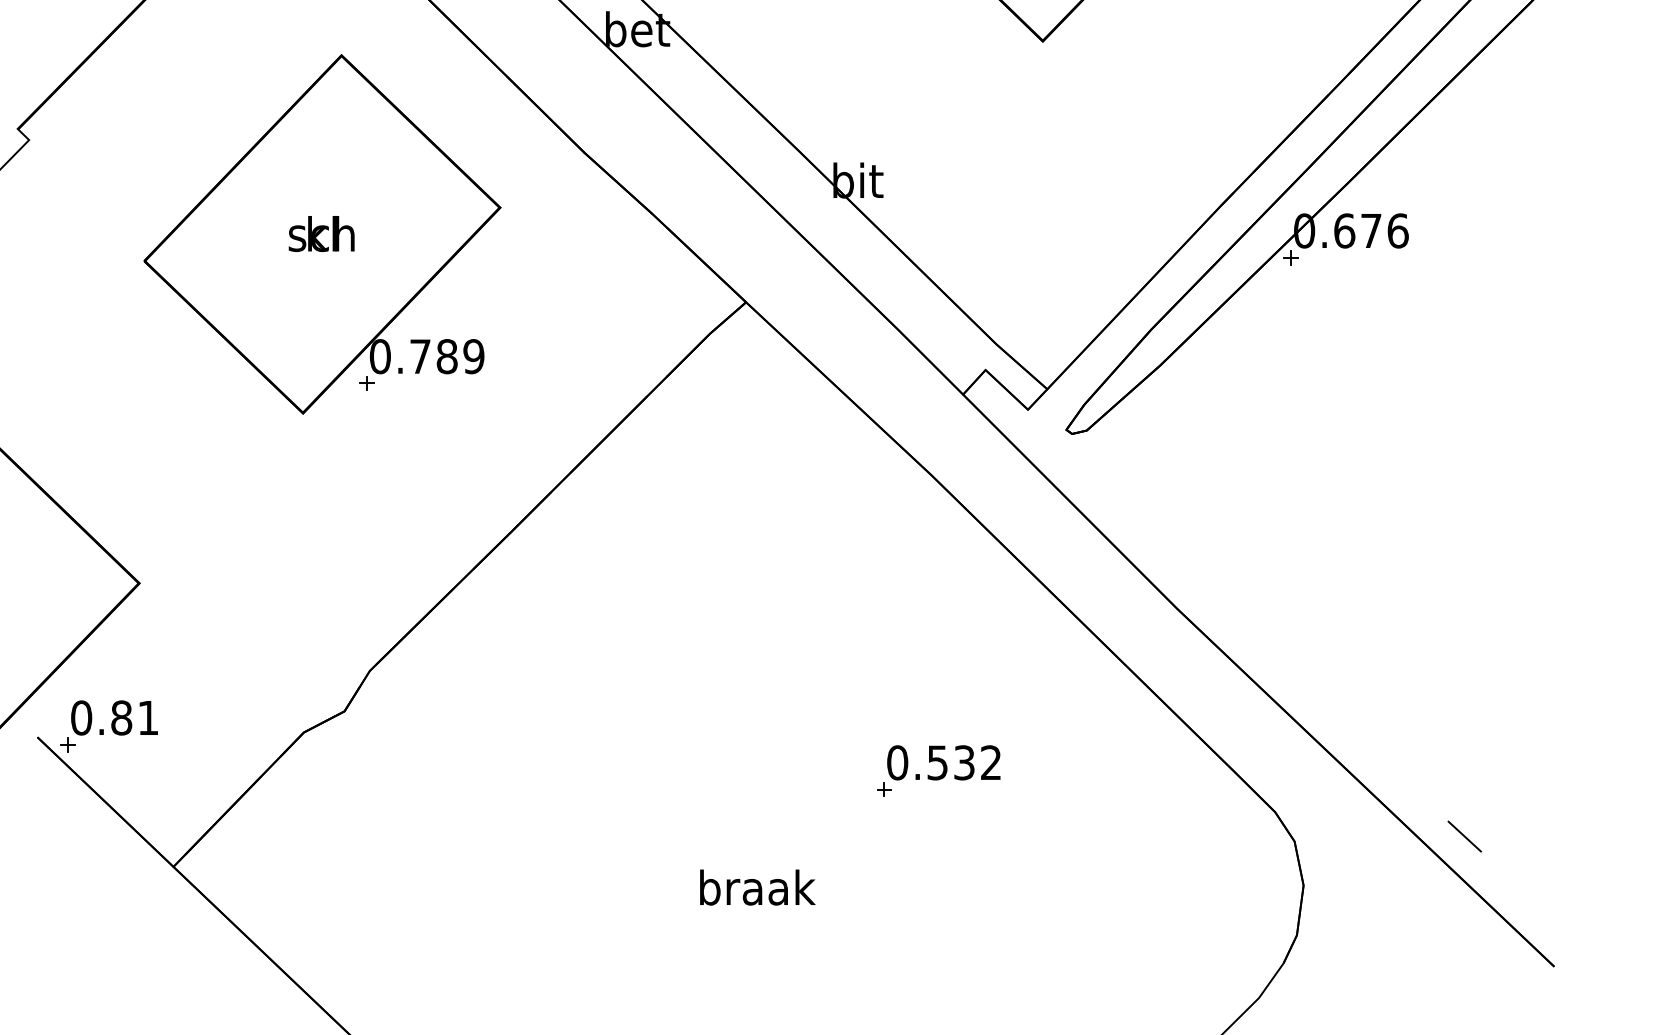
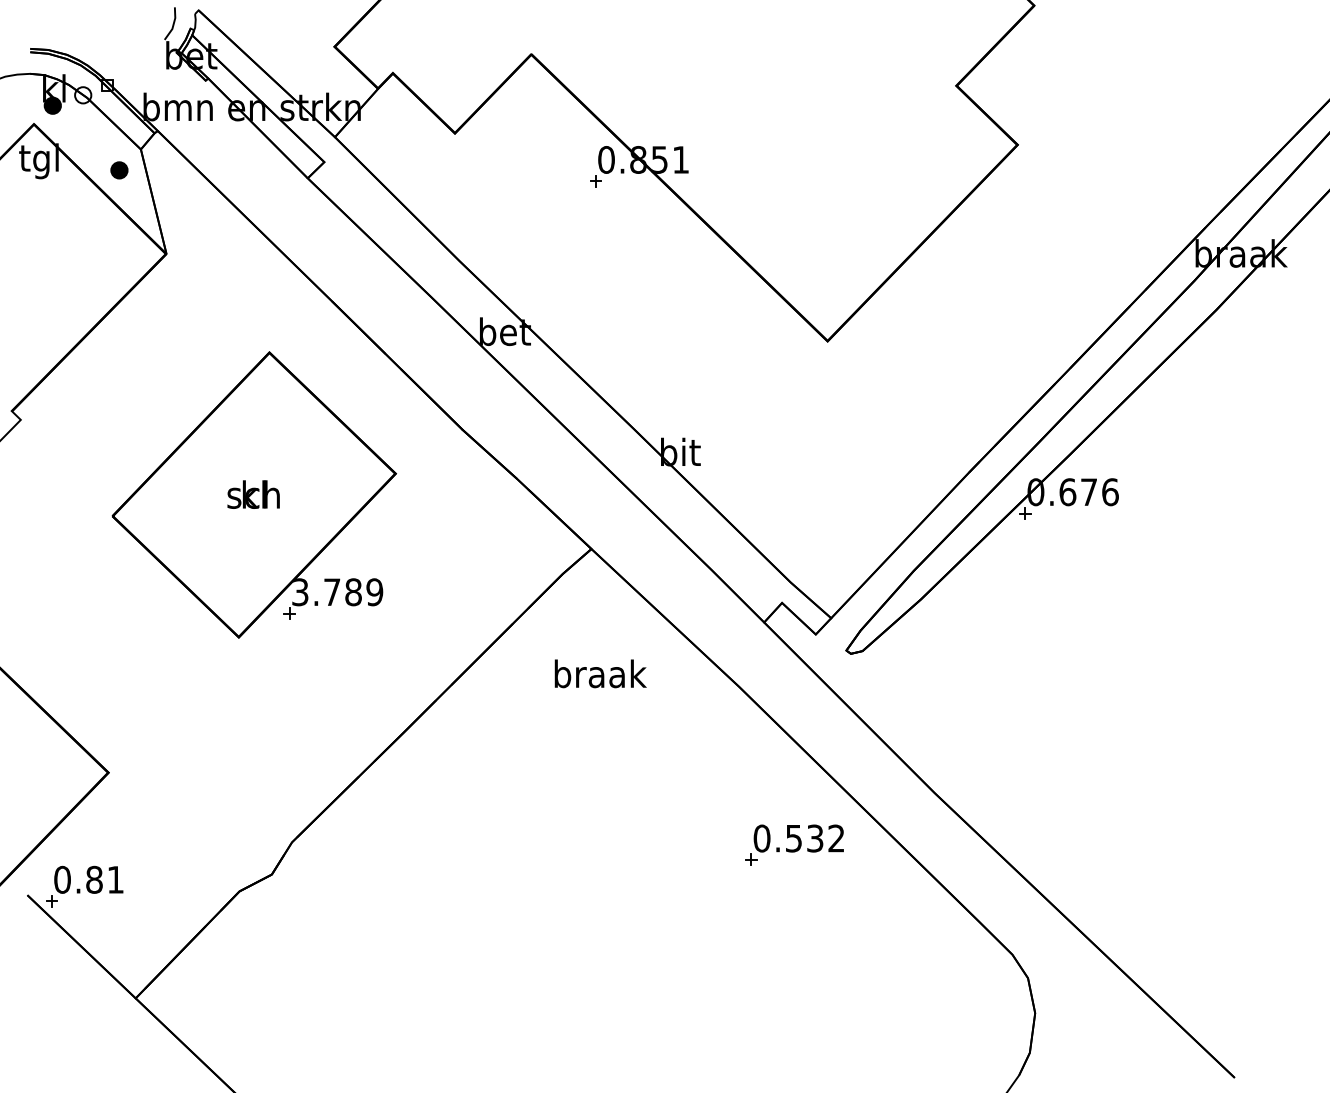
text: (380, 356) -> (300, 592), 0.789 -> 3.789
part: (938, 770) -> (794, 844), moved
line: (1464, 836) -> (1163, 974), removed
text: (757, 887) -> (600, 673), moved

